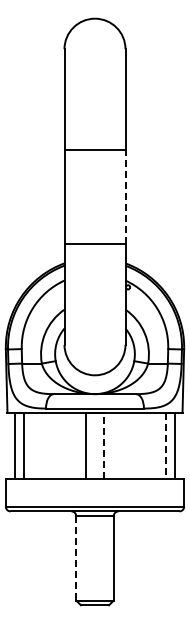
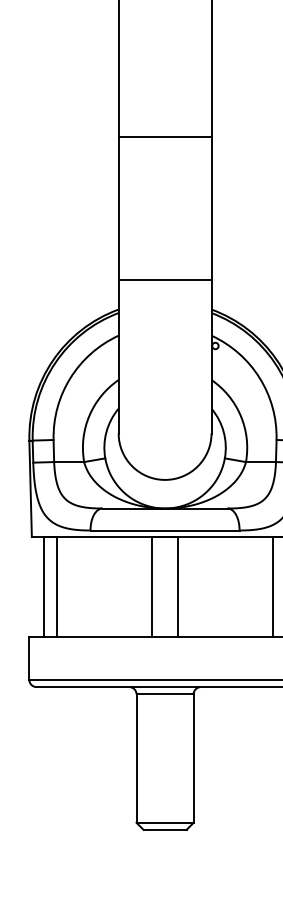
line: (125, 197) -> (211, 209), dashed -> solid
line: (103, 445) -> (178, 586), dashed -> solid
line: (166, 445) -> (273, 586), dashed -> solid
line: (76, 558) -> (136, 758), dashed -> solid

